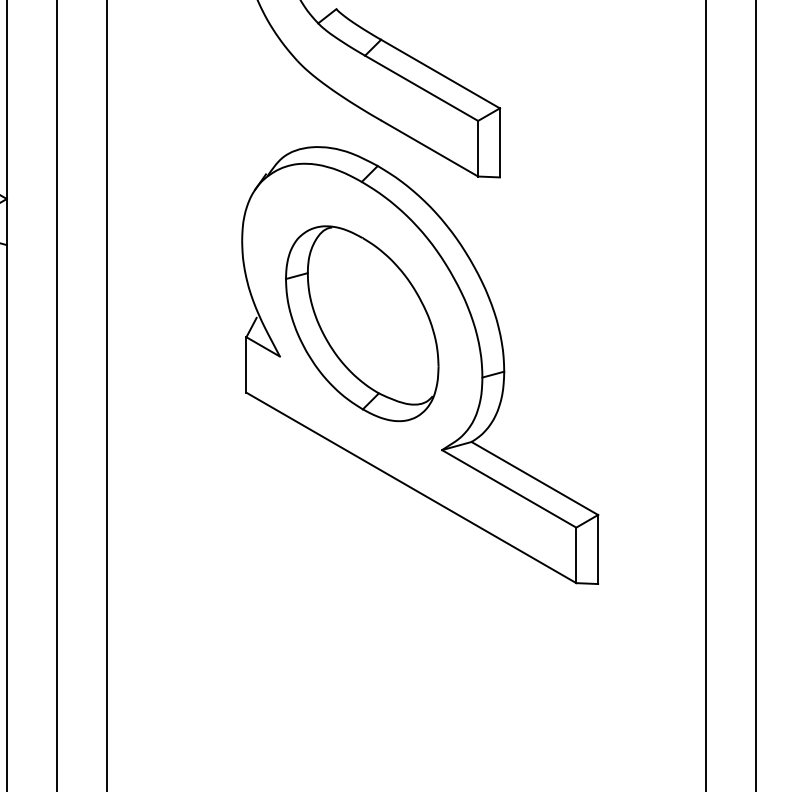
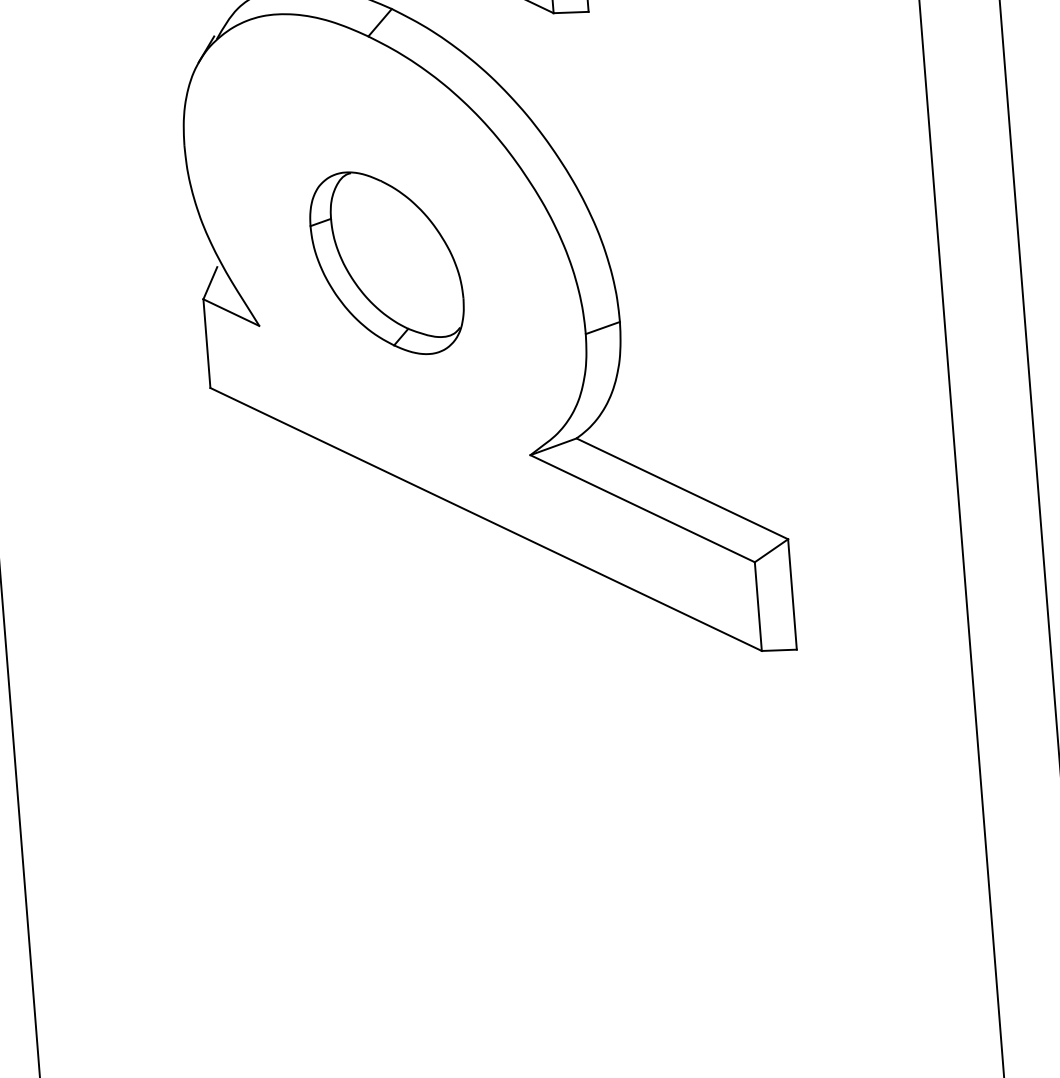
part: (362, 323) -> (387, 262), size x0.6

